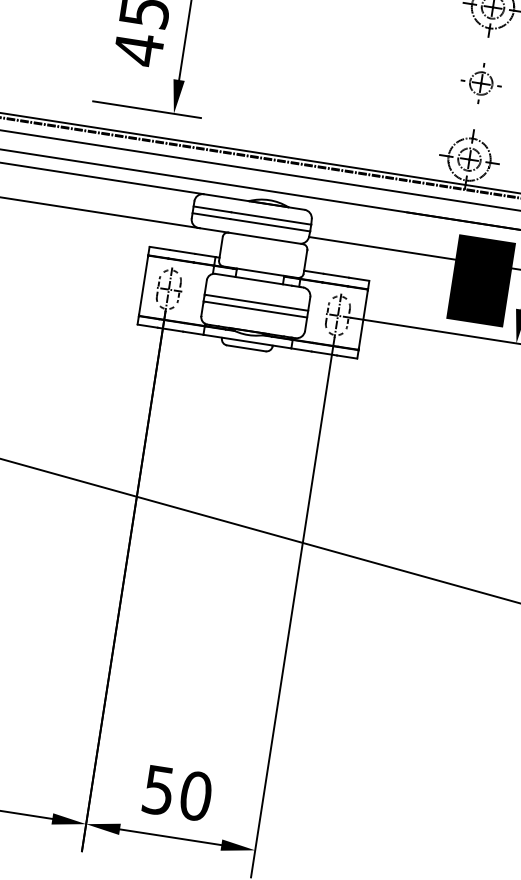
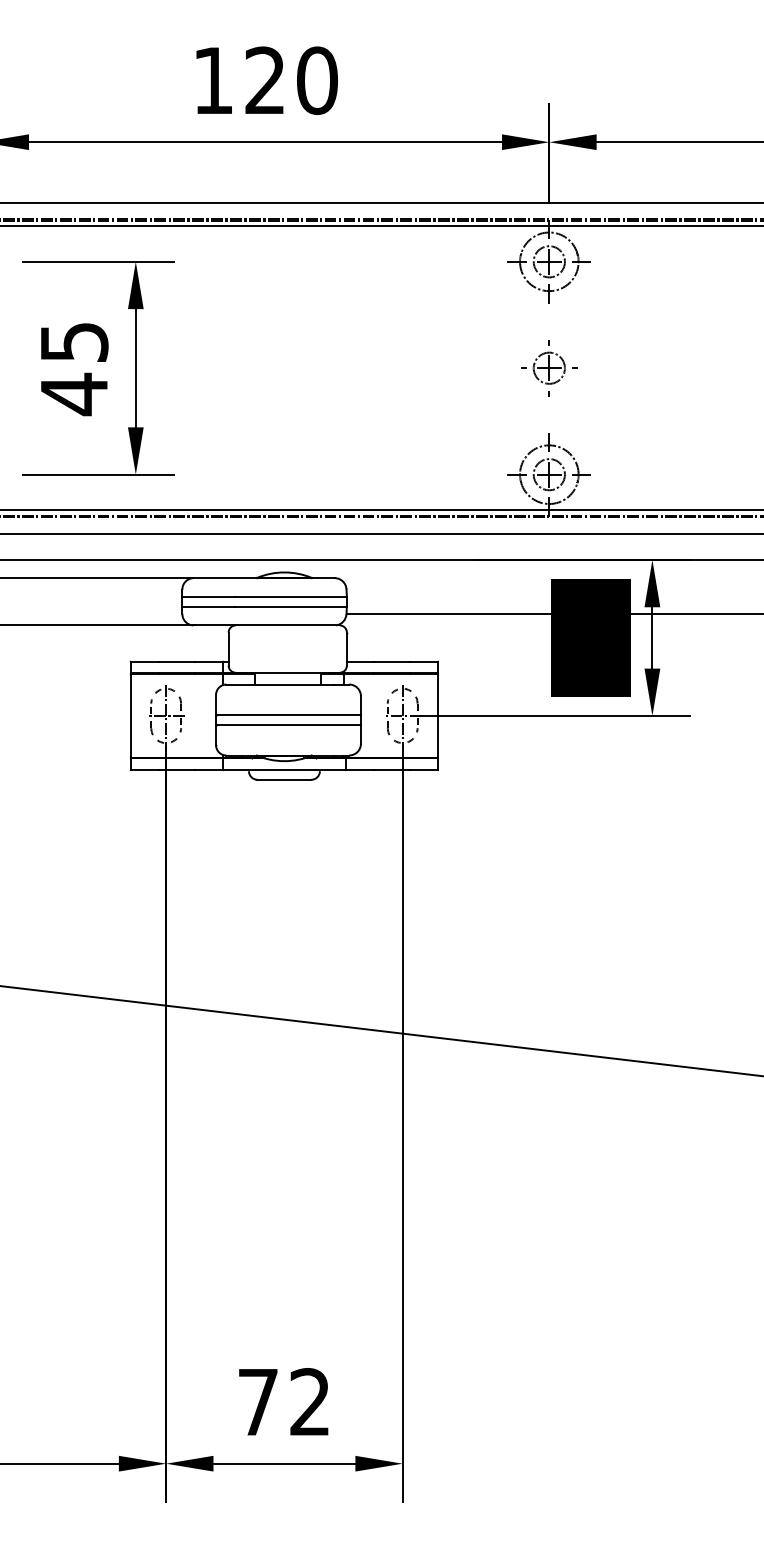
text: (177, 793) -> (284, 1402), 50 -> 72

